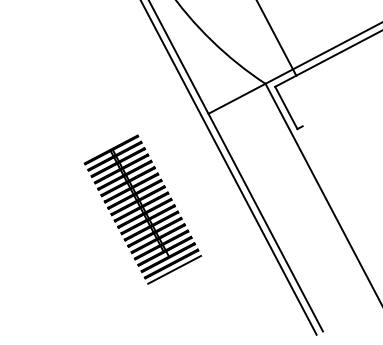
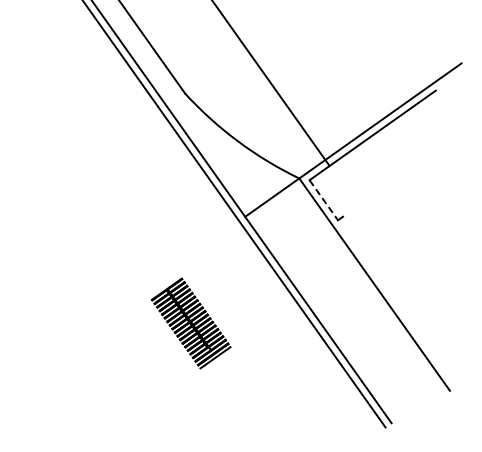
line: (286, 108) -> (323, 200), solid -> dashed
part: (142, 209) -> (190, 323), size x0.6

